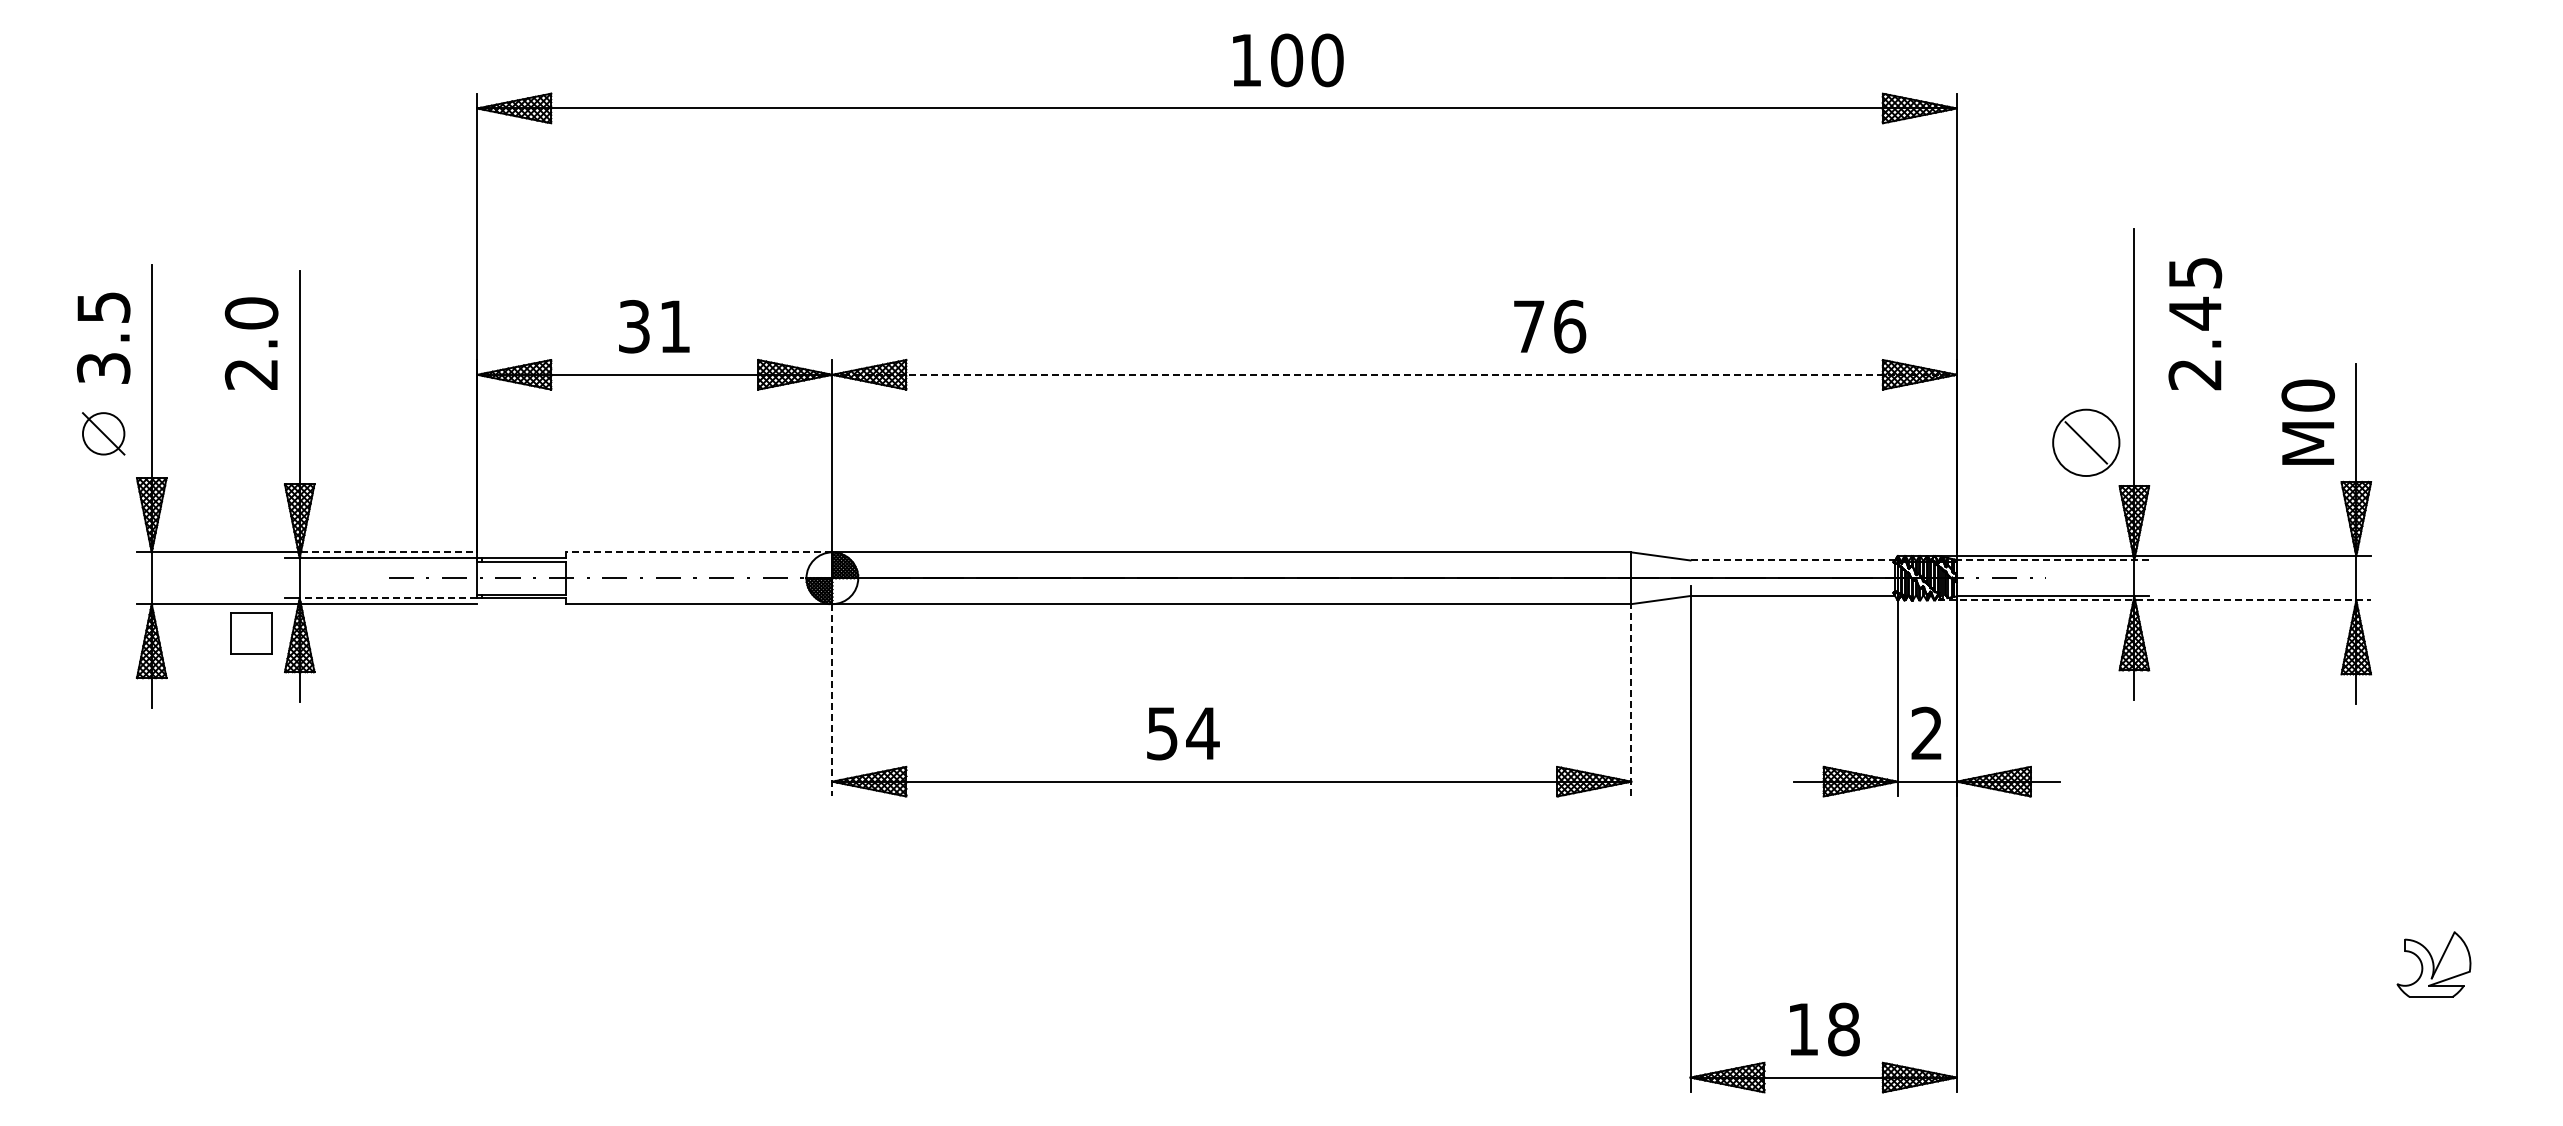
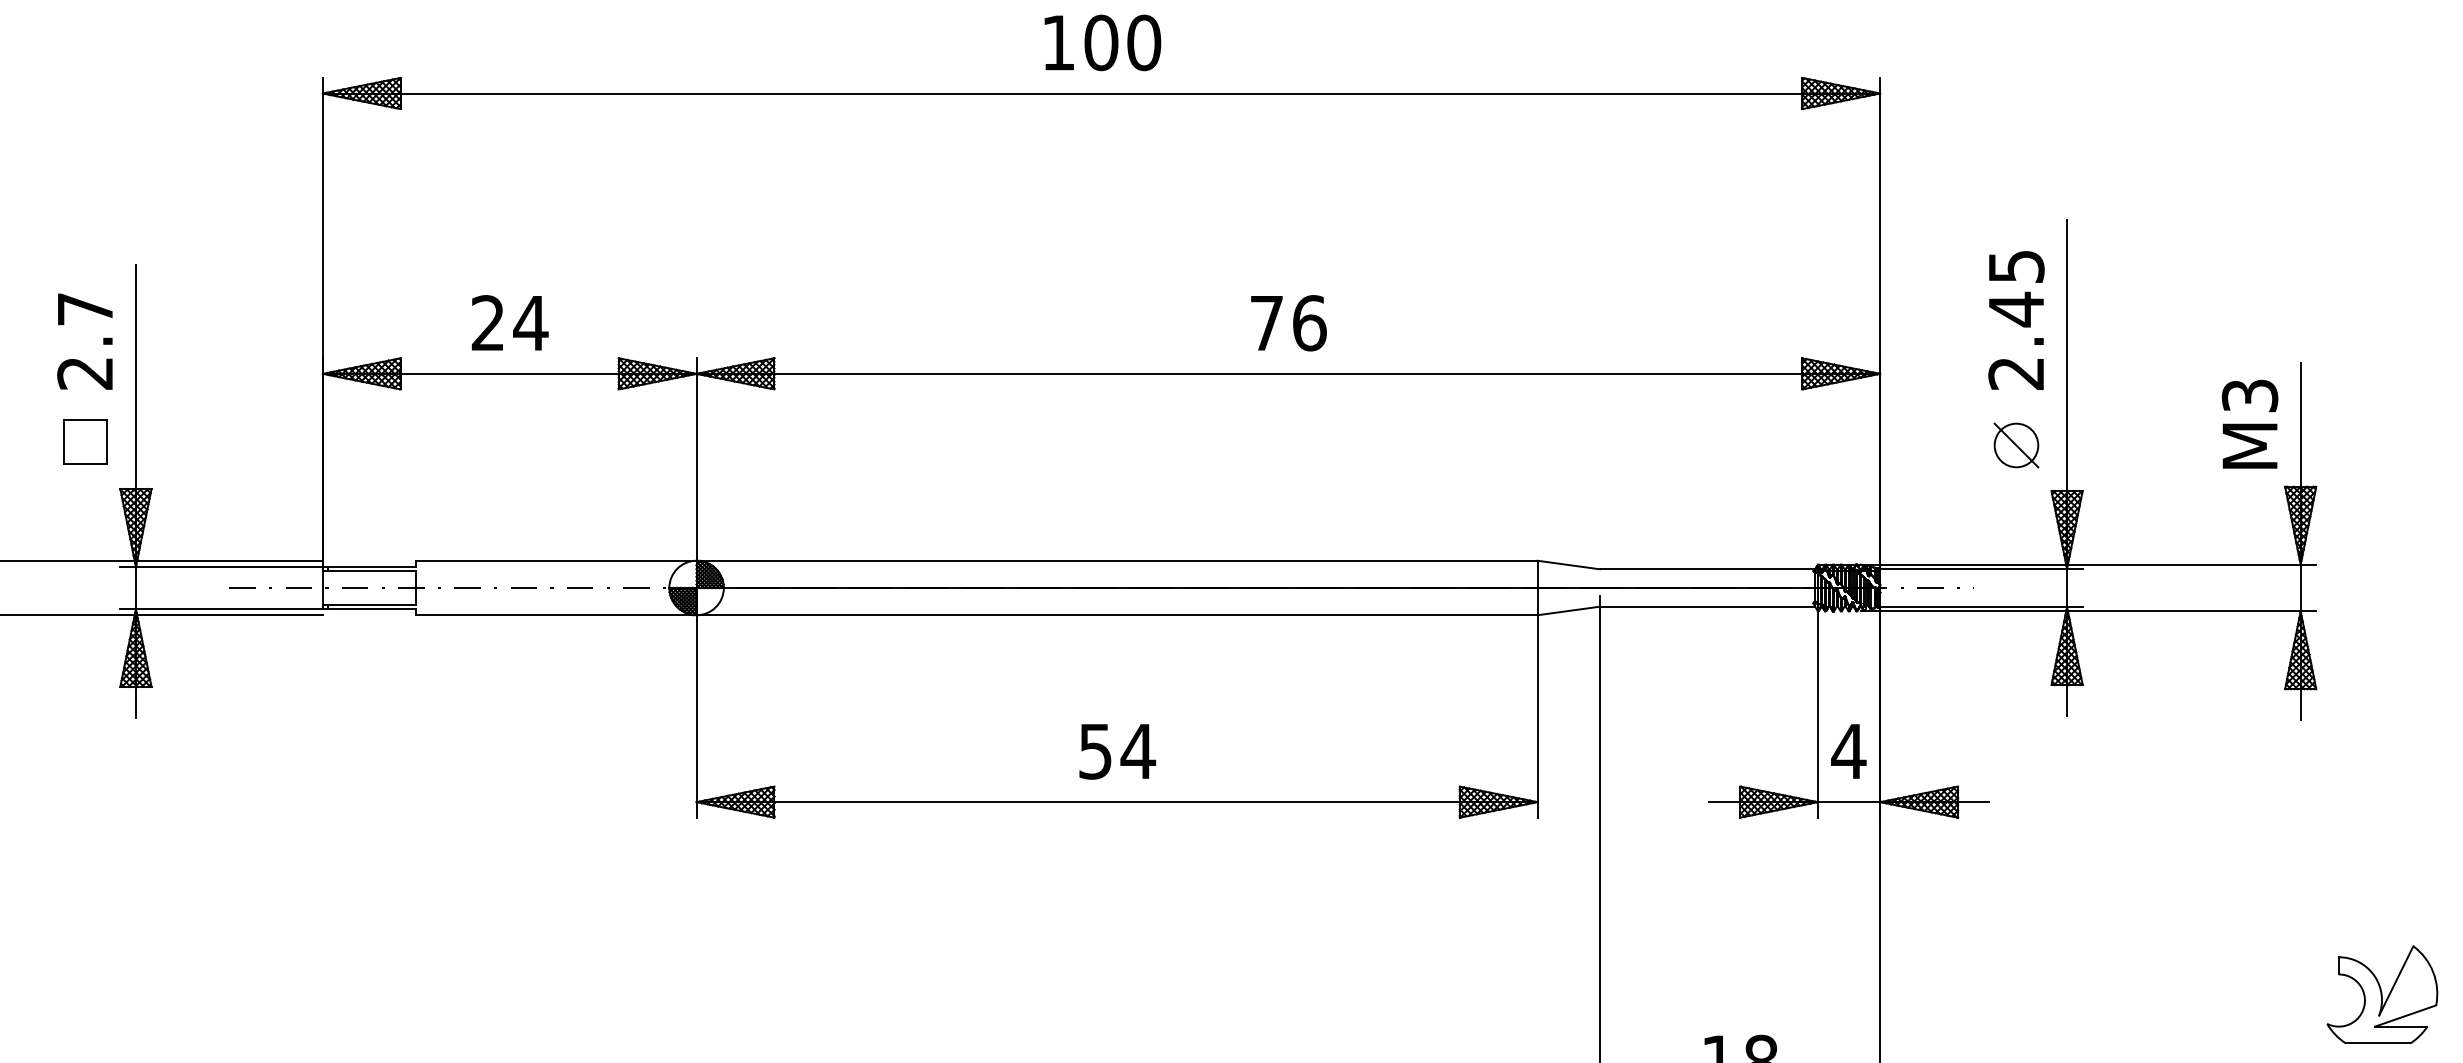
text: (1288, 60) -> (1103, 43), moved
text: (251, 313) -> (85, 309), 2.0 -> 2.7
text: (2195, 324) -> (2016, 320), moved
text: (654, 326) -> (509, 323), 31 -> 24
text: (1550, 326) -> (1289, 323), moved
line: (1395, 374) -> (1289, 373), dashed -> solid
text: (2308, 395) -> (2250, 395), M0 -> M3
circle: (2086, 442) -> (2016, 445), size x0.62
line: (389, 552) -> (230, 560), dashed -> solid
line: (698, 552) -> (555, 560), dashed -> solid
line: (1793, 560) -> (1708, 569), dashed -> solid
line: (2052, 560) -> (1980, 569), dashed -> solid
line: (388, 598) -> (229, 609), dashed -> solid
line: (2155, 600) -> (2089, 611), dashed -> solid
part: (251, 633) -> (85, 441), moved
line: (1631, 699) -> (1537, 715), dashed -> solid
line: (832, 700) -> (696, 716), dashed -> solid
text: (1926, 732) -> (1848, 750), 2 -> 4
text: (1183, 733) -> (1117, 751), moved
part: (2433, 964) -> (2381, 994), size x1.43

